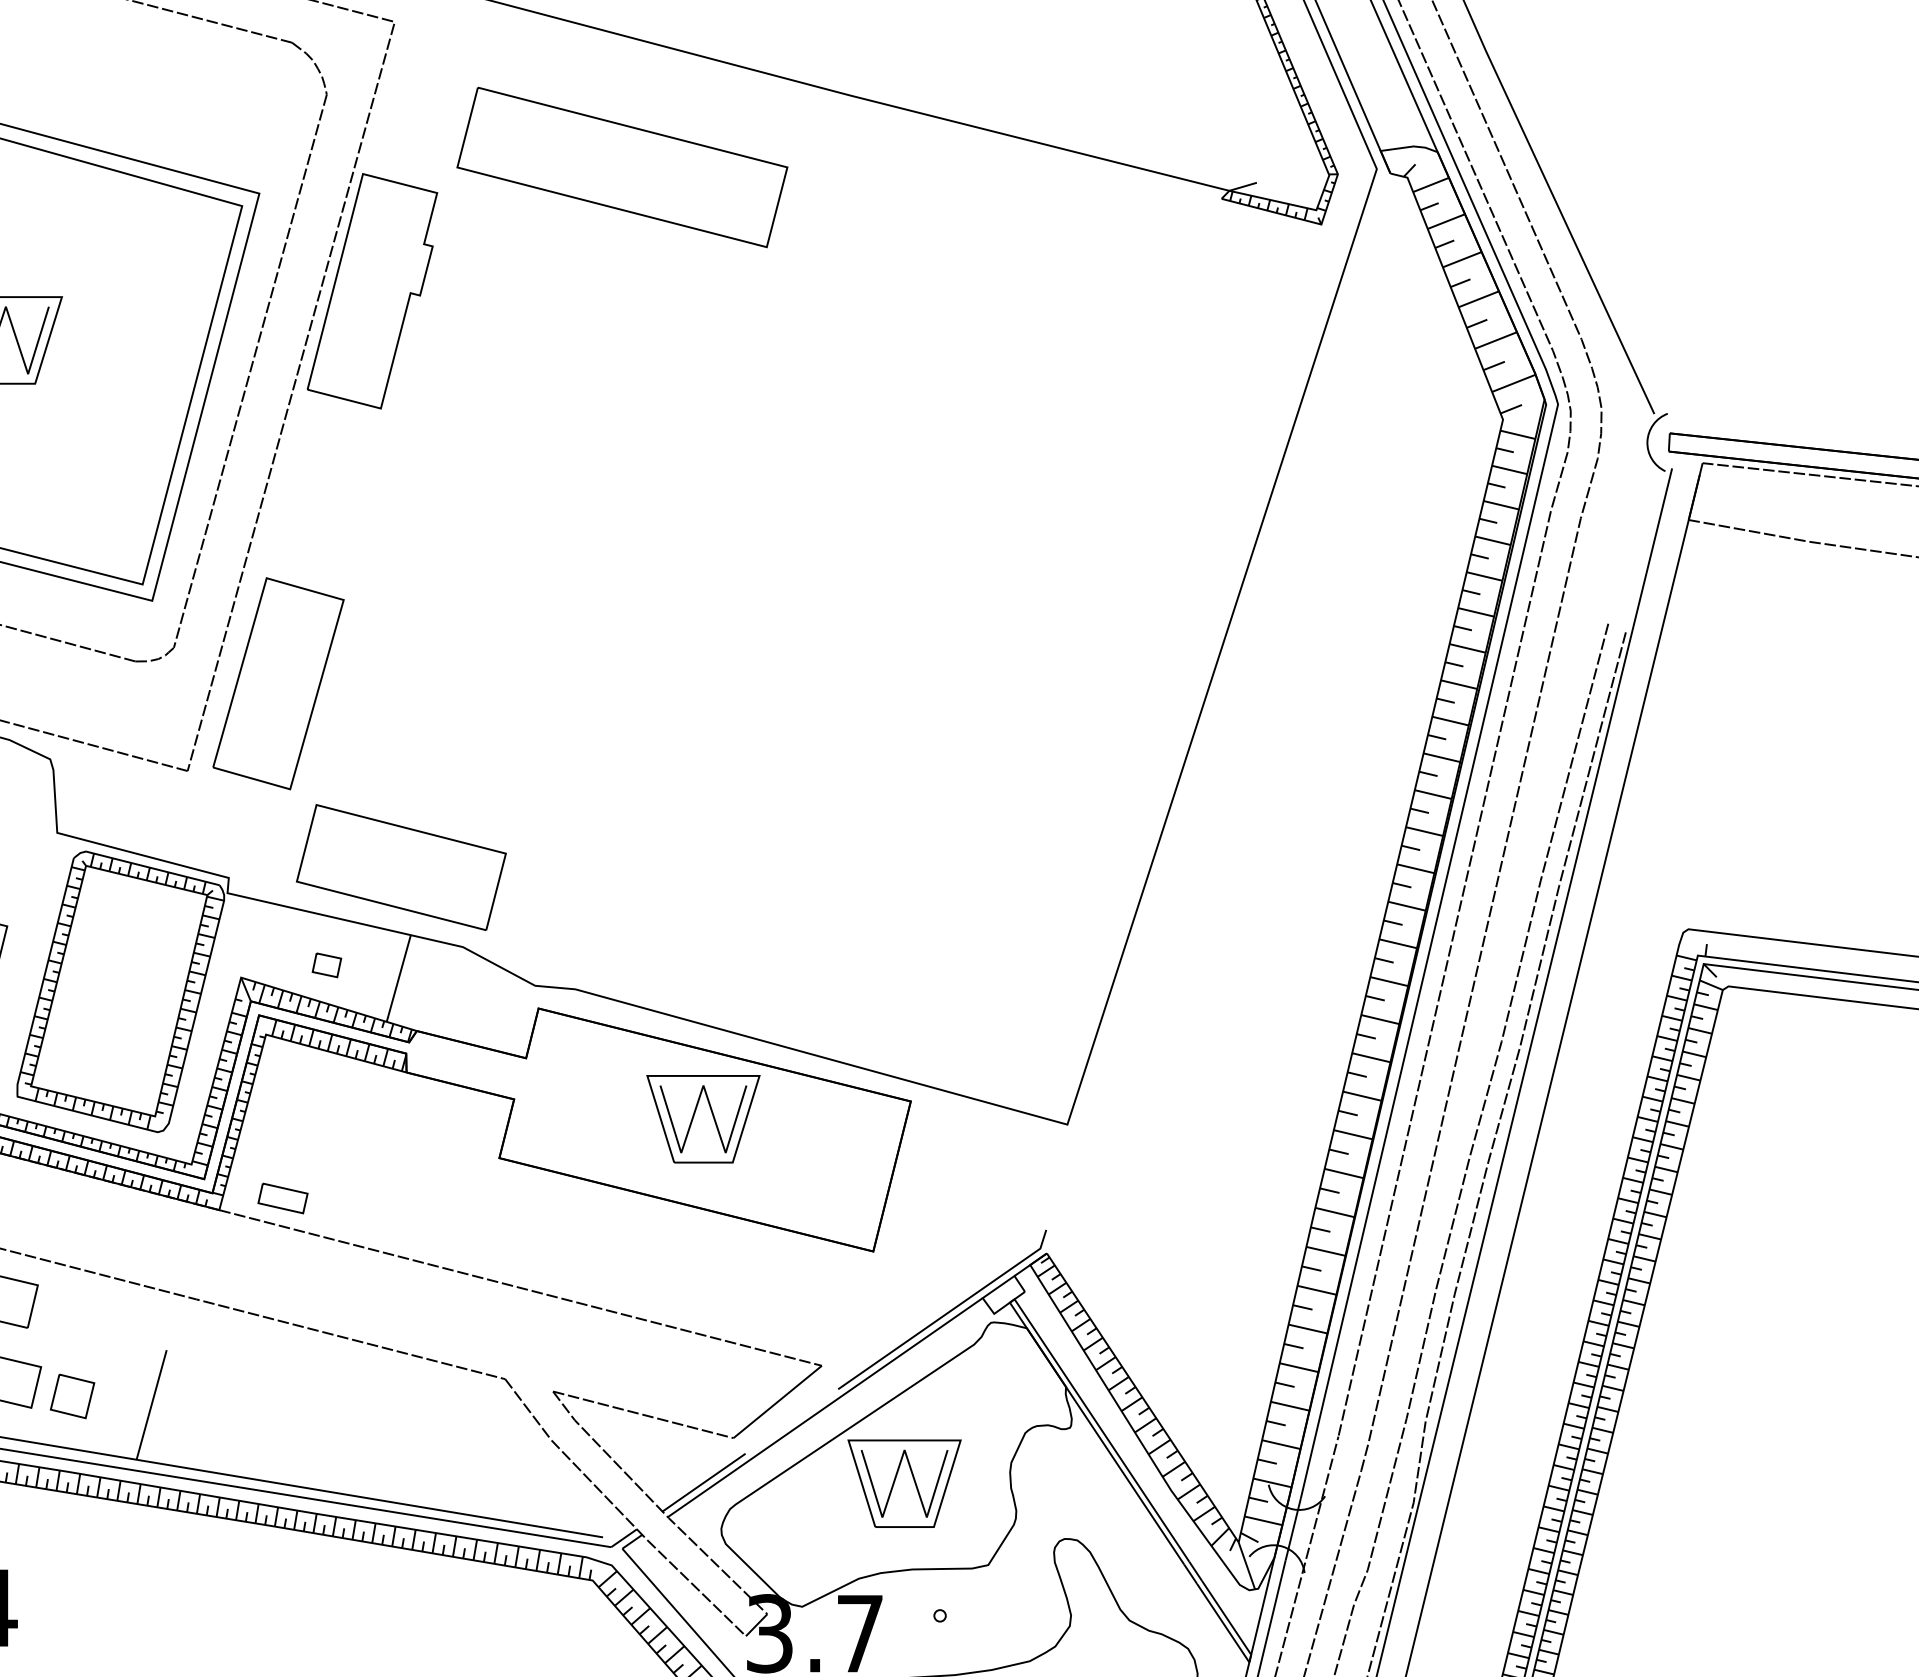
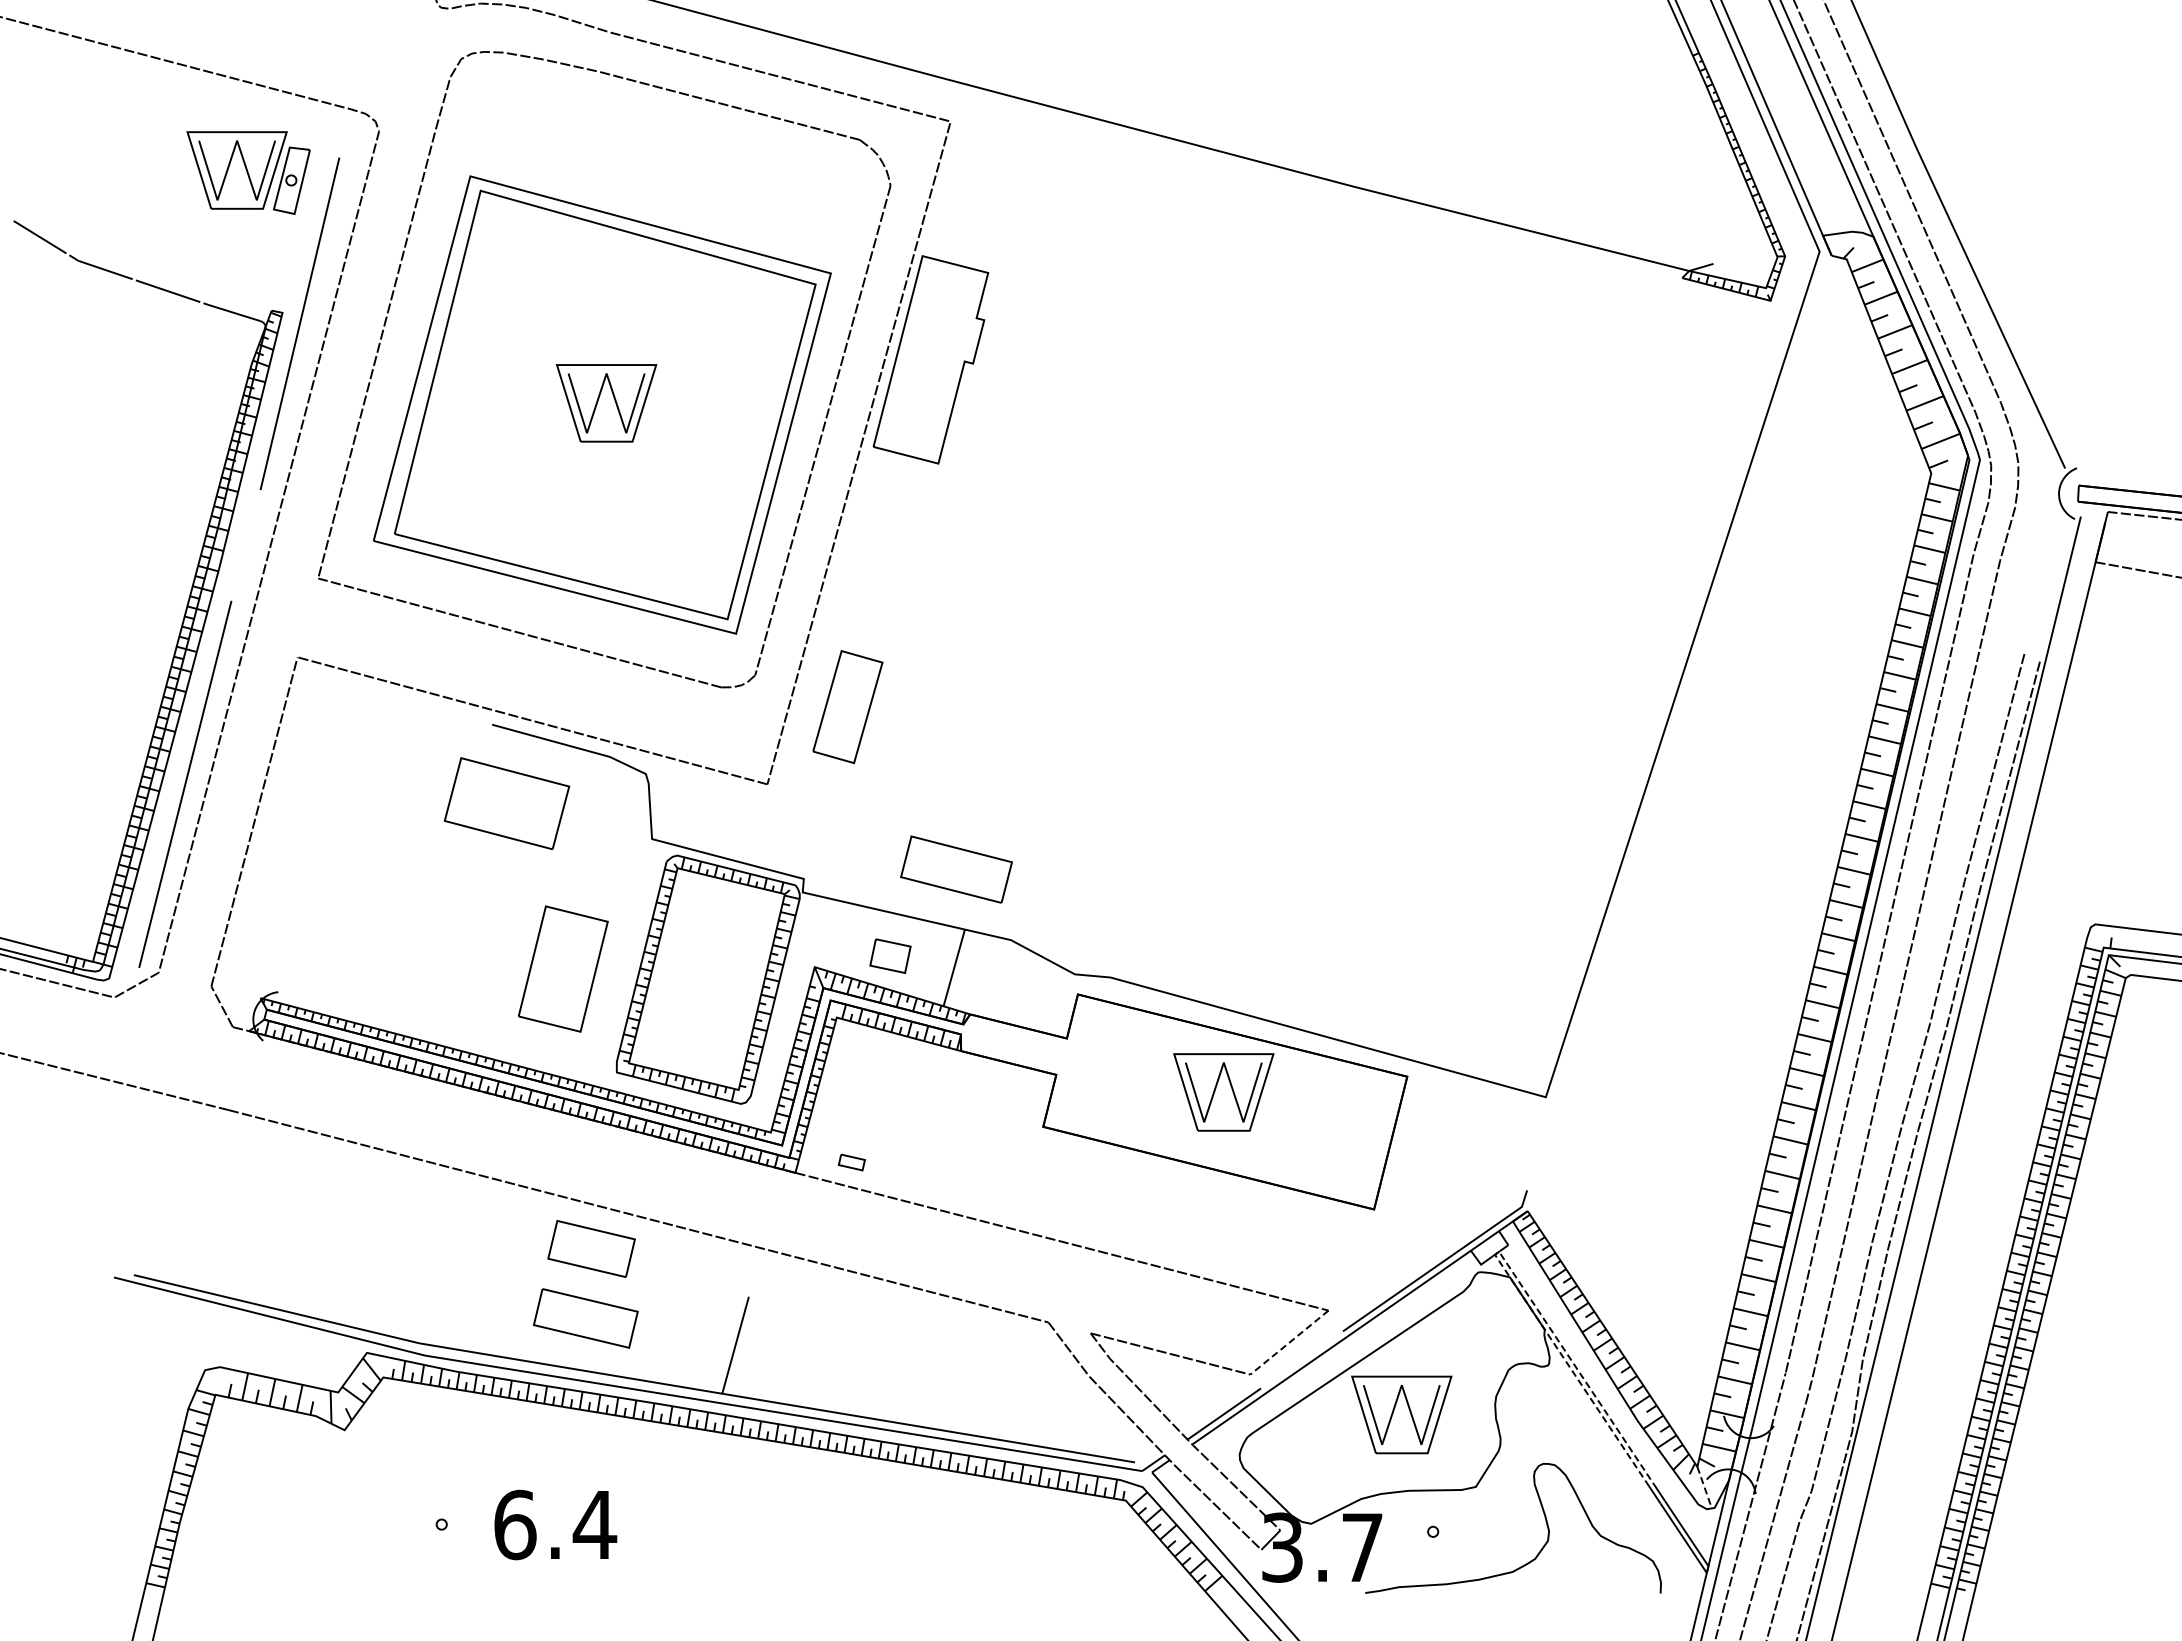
part: (621, 167) -> (1151, 250), removed
part: (278, 683) -> (847, 706), size x0.6
part: (401, 867) -> (956, 869), size x0.6
part: (326, 965) -> (890, 956), size x1.6
part: (282, 1198) -> (851, 1162), size x0.6
line: (1012, 1301) -> (1497, 1253), solid -> dashed
part: (72, 1396) -> (665, 1337), removed
line: (777, 1401) -> (1289, 1342), solid -> dashed
line: (1246, 1565) -> (1704, 1487), solid -> dashed

